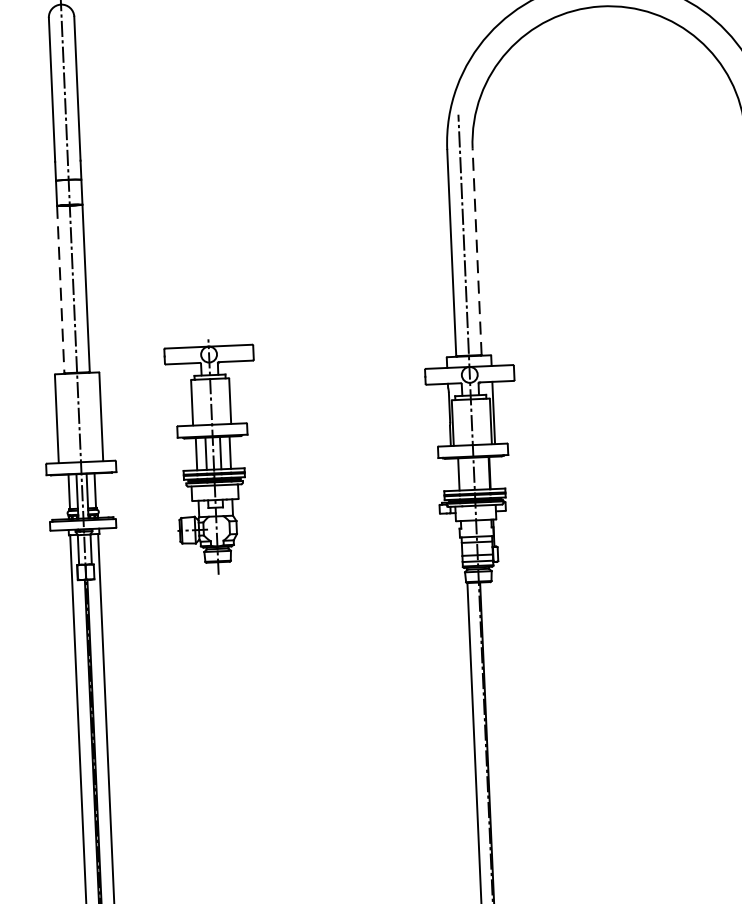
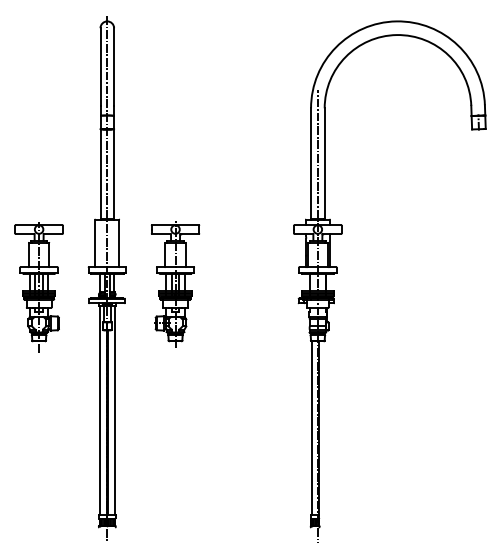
line: (476, 251) -> (324, 163), dashed -> solid
line: (60, 290) -> (100, 174), dashed -> solid
part: (213, 456) -> (175, 284), moved

